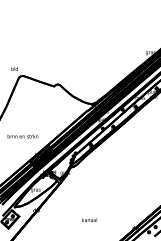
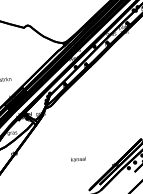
text: (89, 220) -> (78, 159), moved

